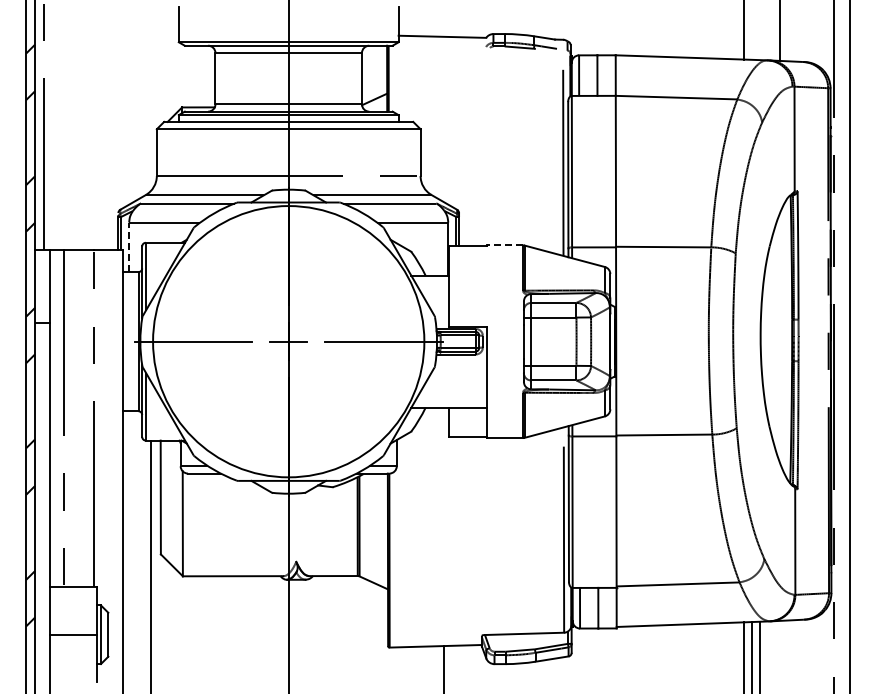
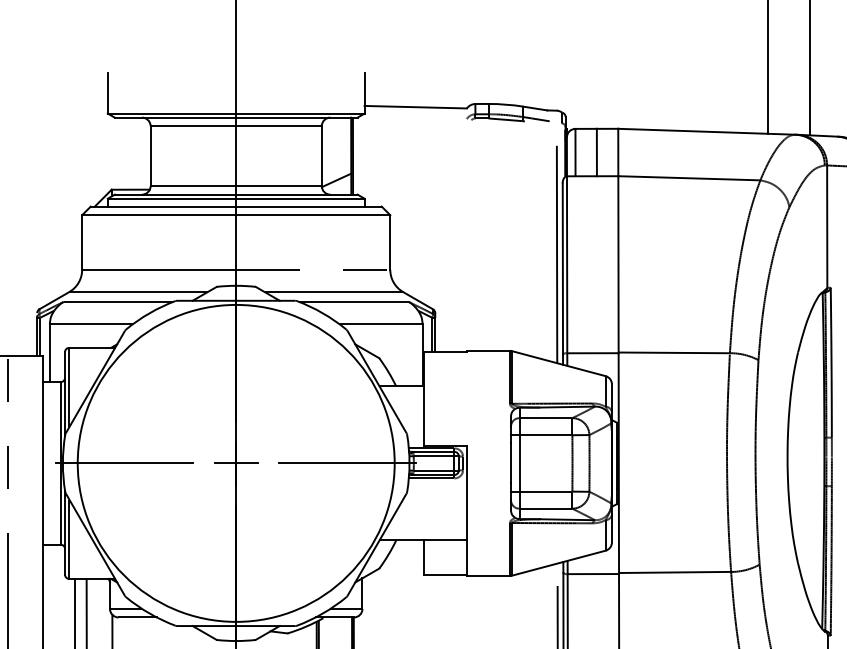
line: (504, 245) -> (488, 351), dashed -> solid
line: (129, 247) -> (50, 353), dashed -> solid

